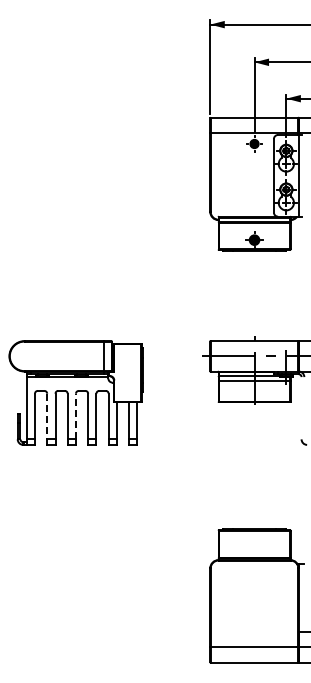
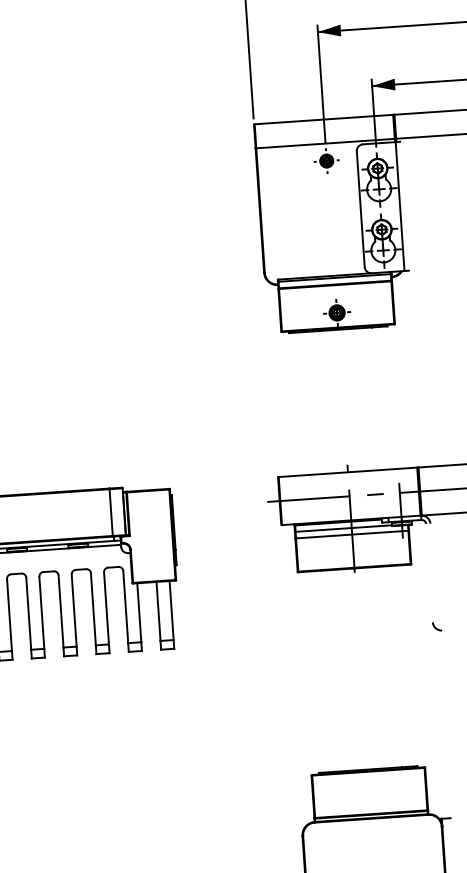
line: (47, 416) -> (29, 613), dashed -> solid
line: (75, 416) -> (73, 610), dashed -> solid

